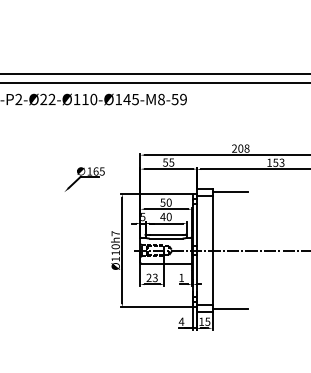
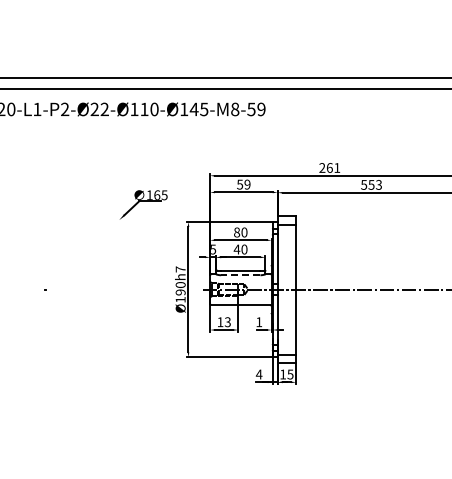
text: (243, 148) -> (333, 167), 208 -> 261
text: (171, 162) -> (247, 184), 55 -> 59
text: (269, 162) -> (364, 184), 153 -> 553
line: (230, 191) -> (317, 219), removed
text: (163, 202) -> (237, 232), 50 -> 80
line: (165, 238) -> (240, 275), solid -> dashed
text: (115, 253) -> (180, 292), Ø110h7 -> Ø190h7
text: (149, 277) -> (220, 321), 23 -> 13
line: (230, 309) -> (317, 359), removed

